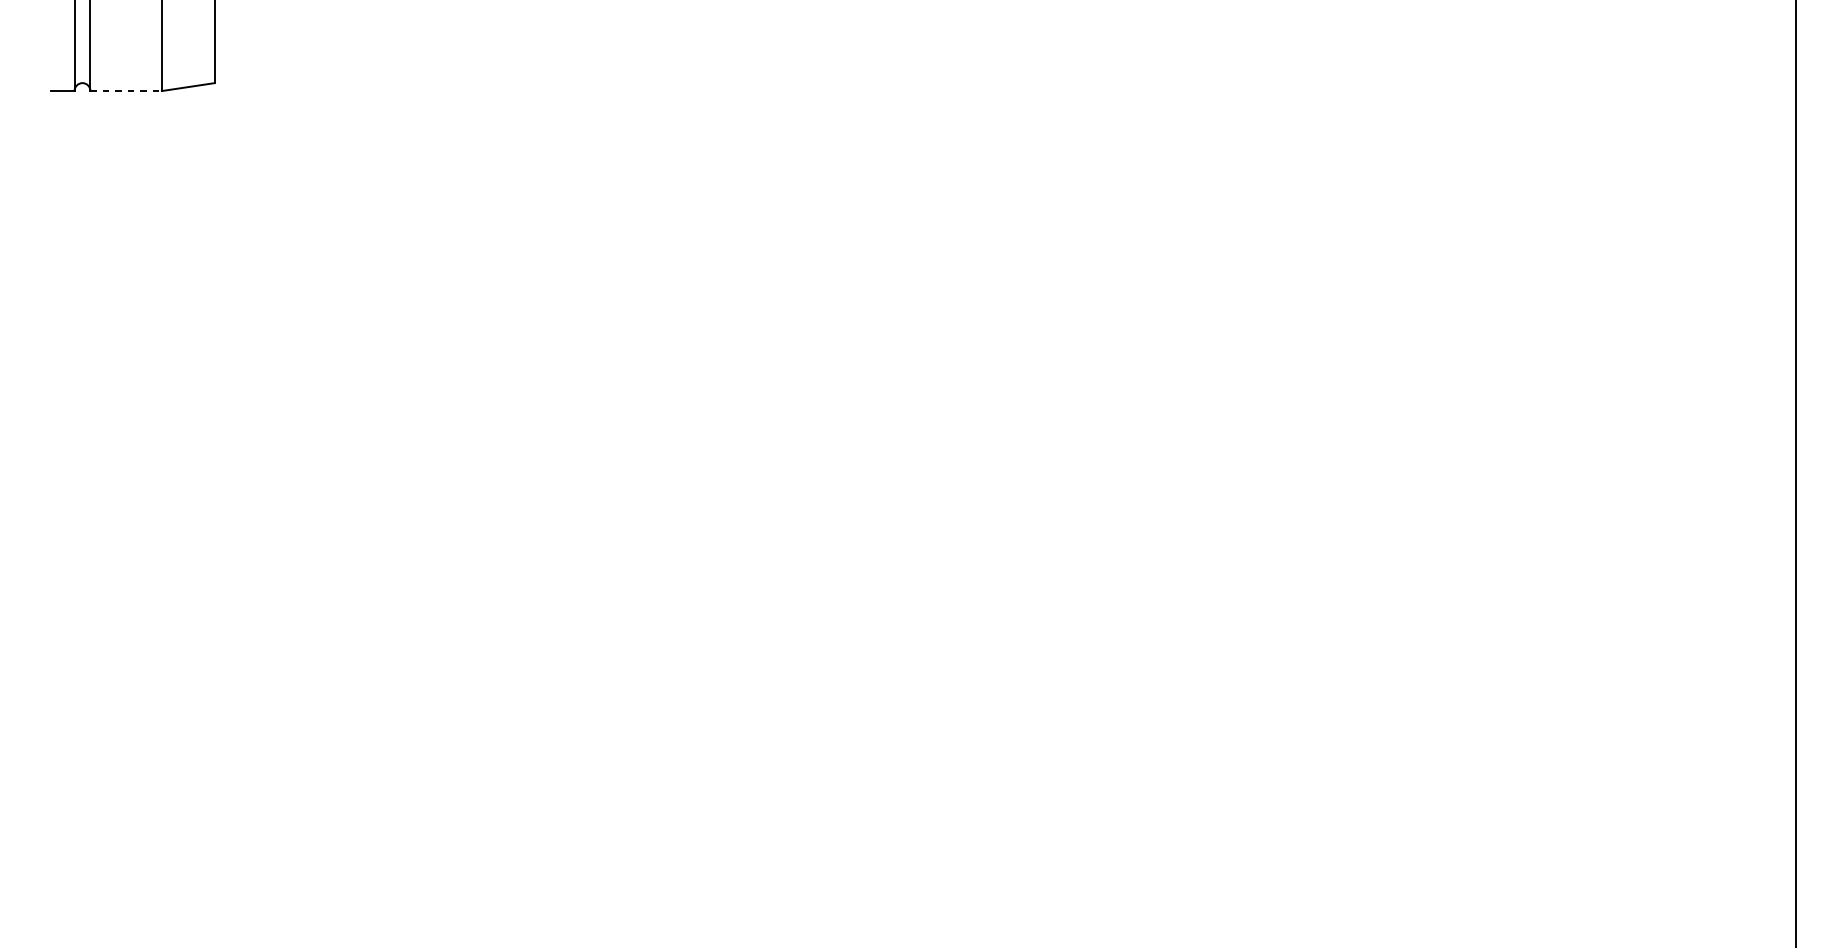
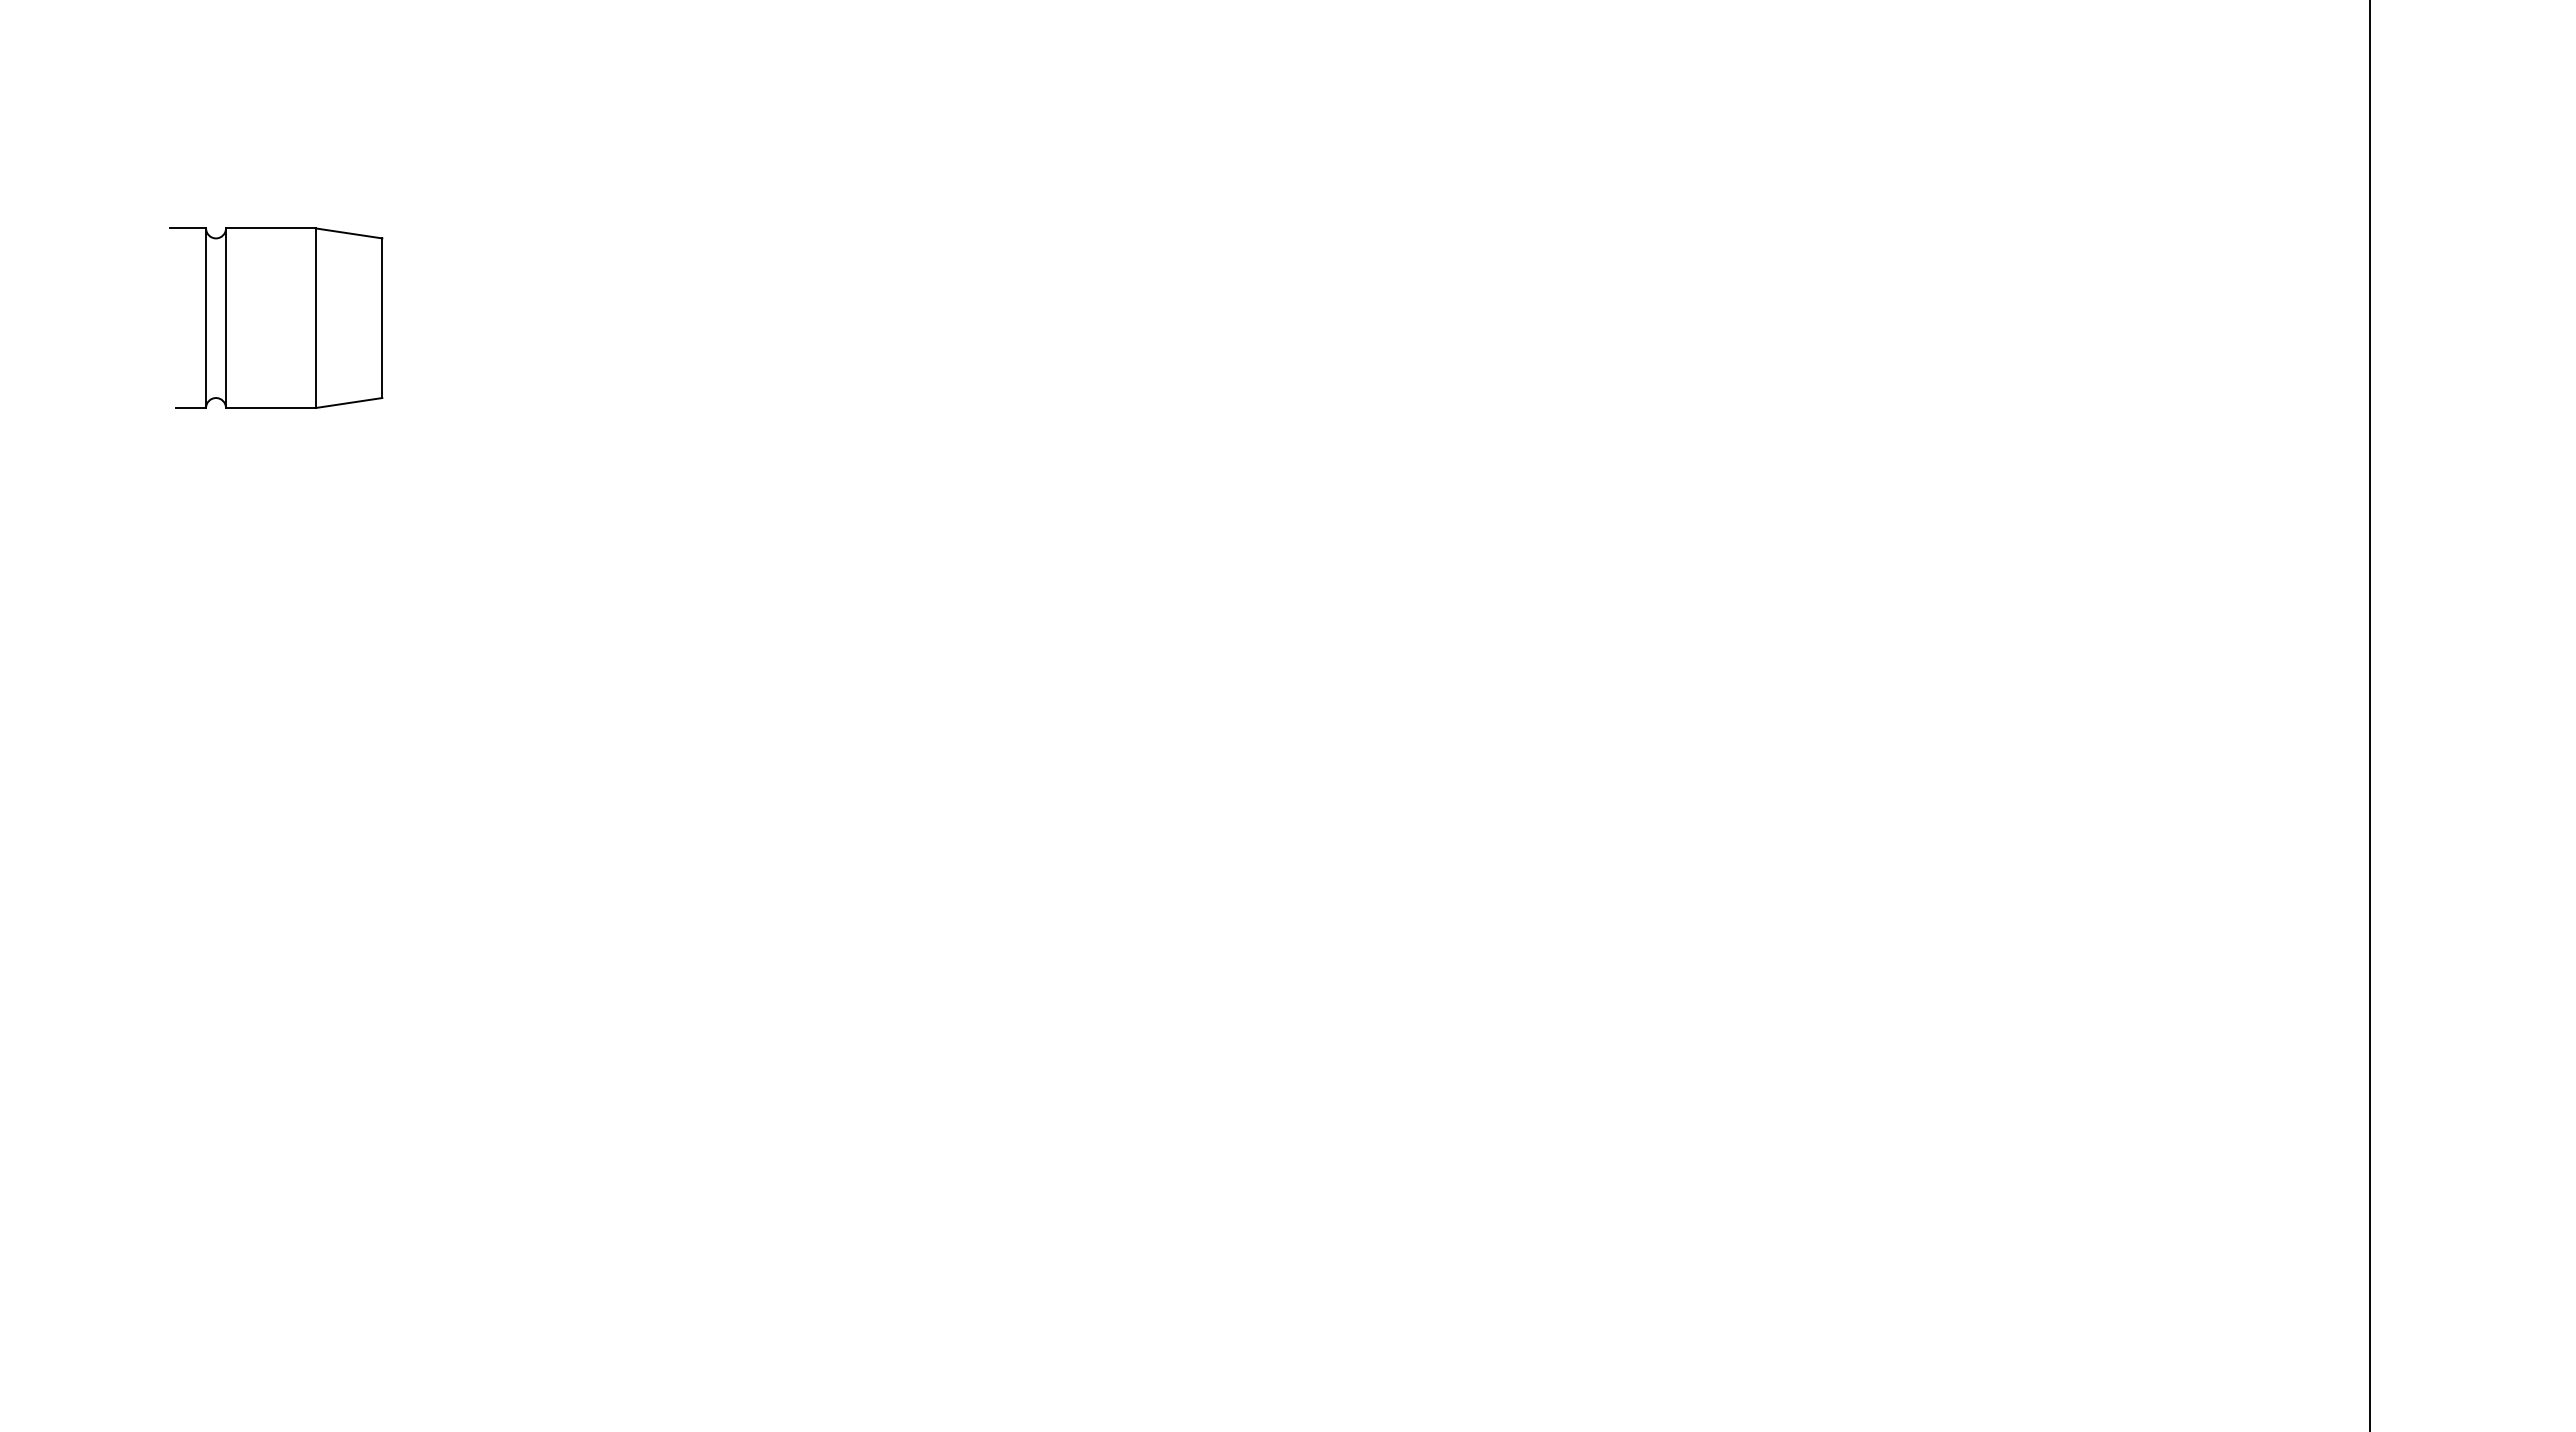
line: (125, 91) -> (270, 408), dashed -> solid

